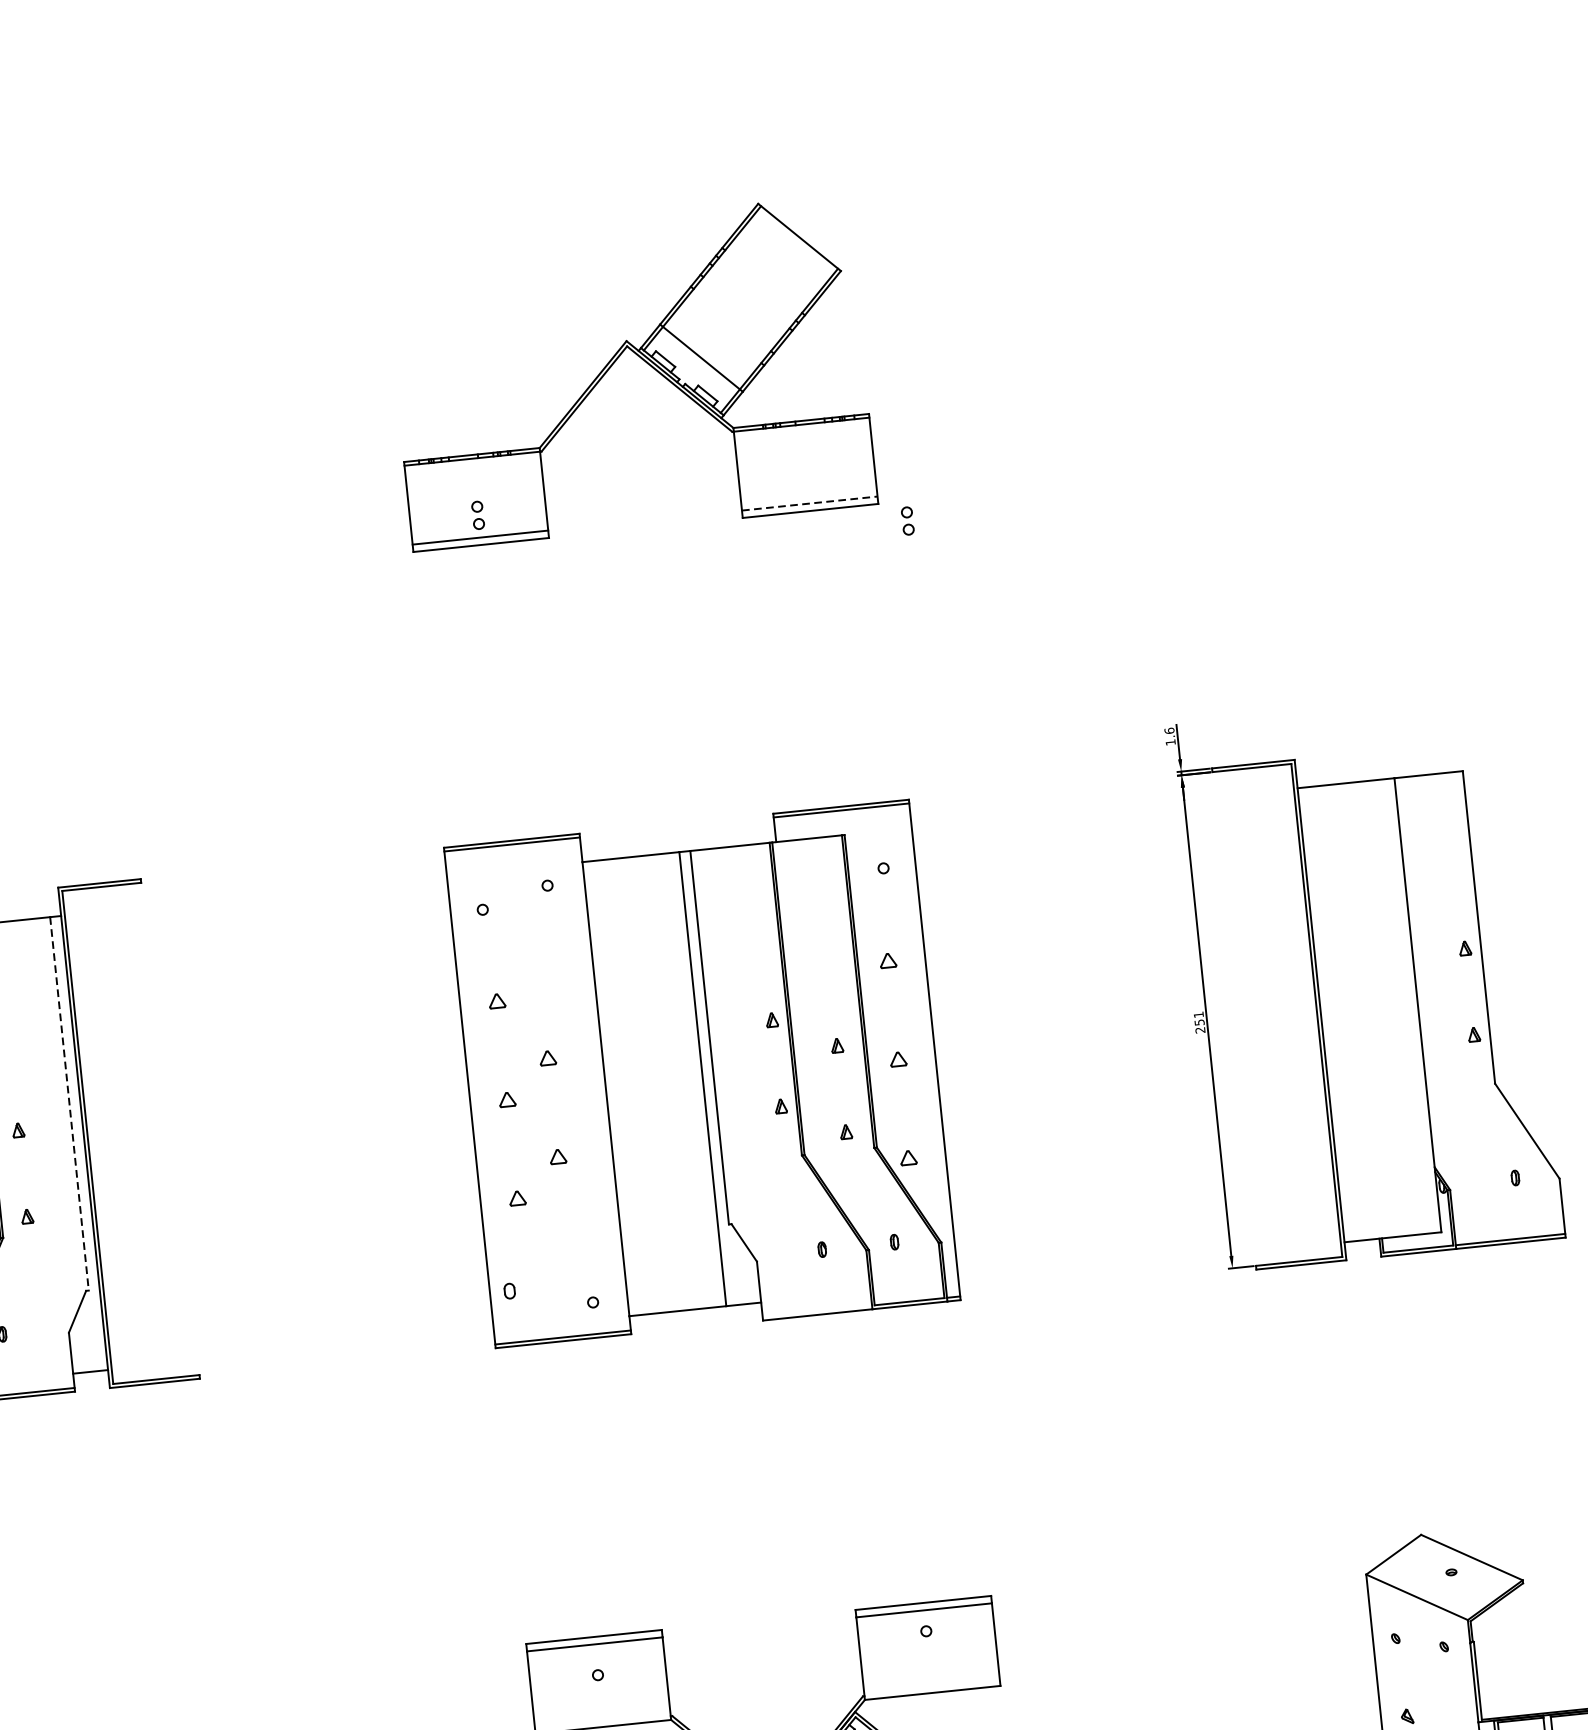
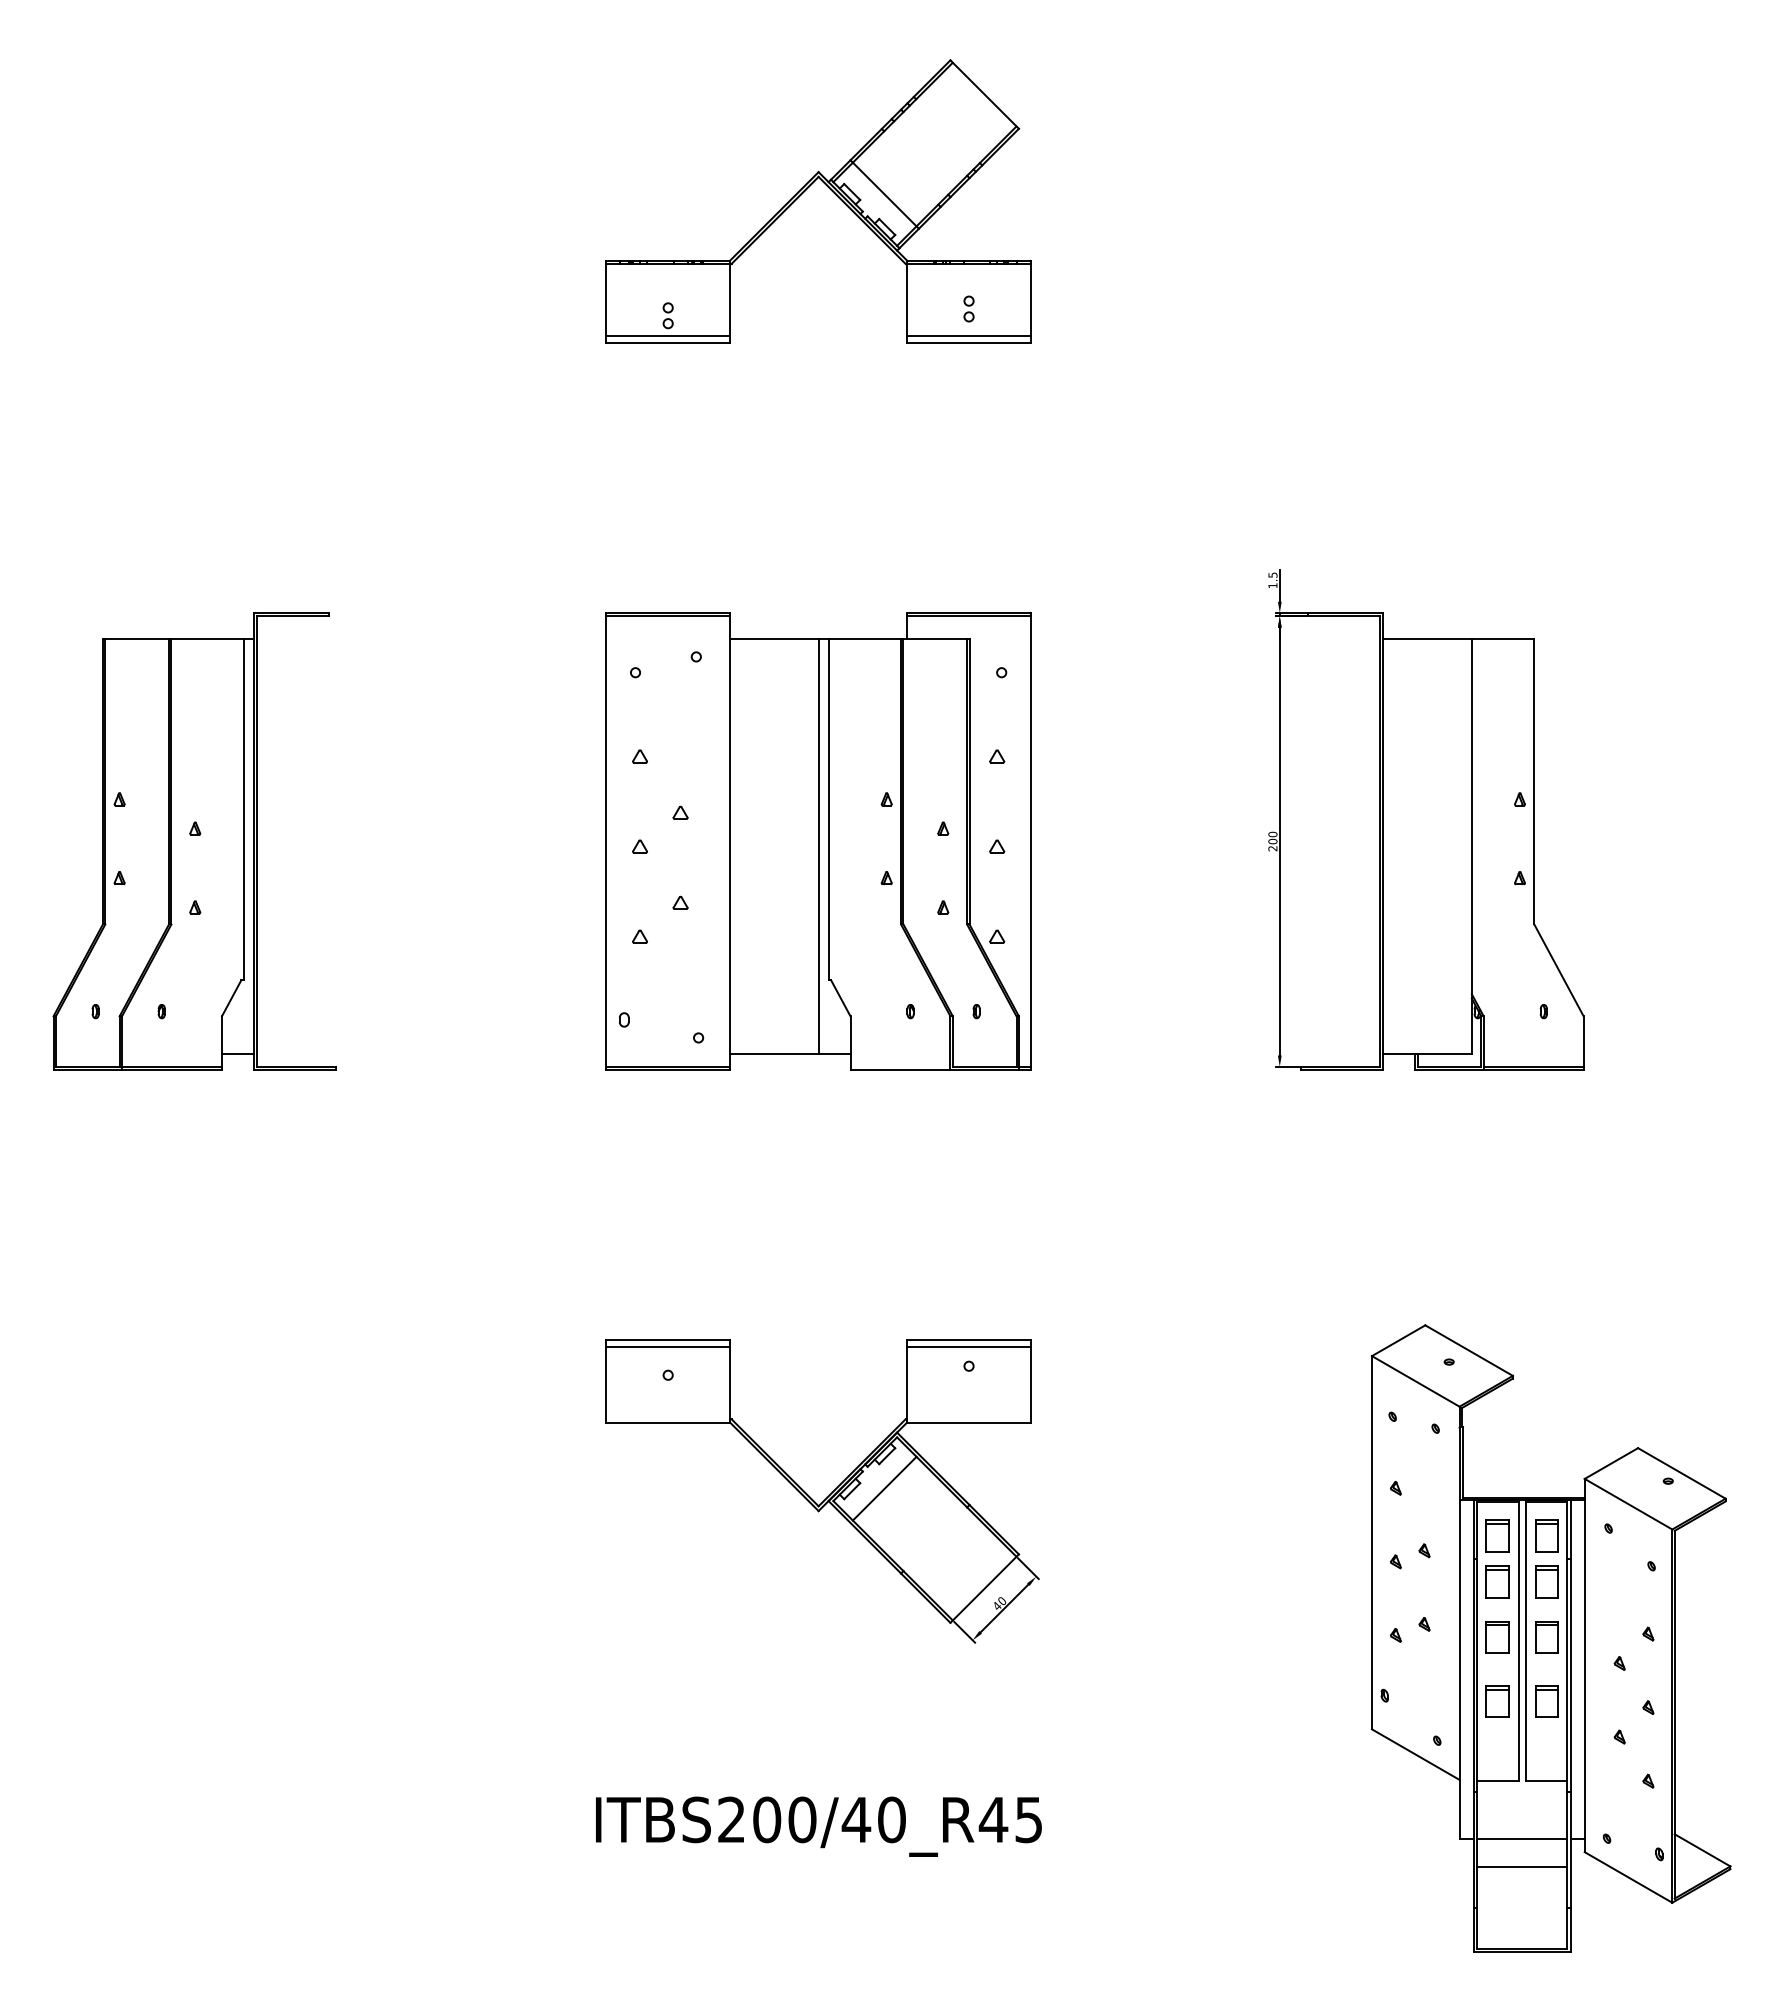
line: (810, 503) -> (969, 336), dashed -> solid
part: (907, 520) -> (968, 308), moved
text: (1168, 730) -> (1272, 574), 1.6 -> 1.5
text: (1198, 1018) -> (1272, 837), 251 -> 200
line: (69, 1103) -> (243, 809), dashed -> solid

